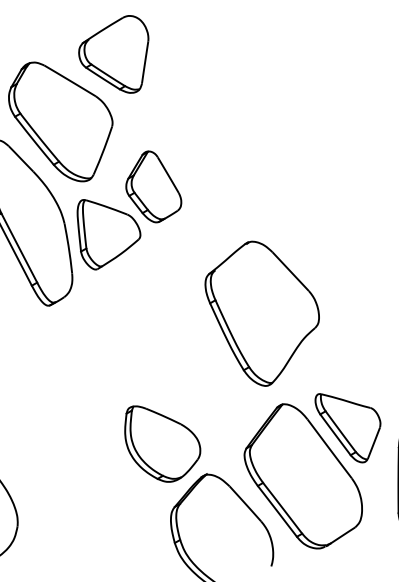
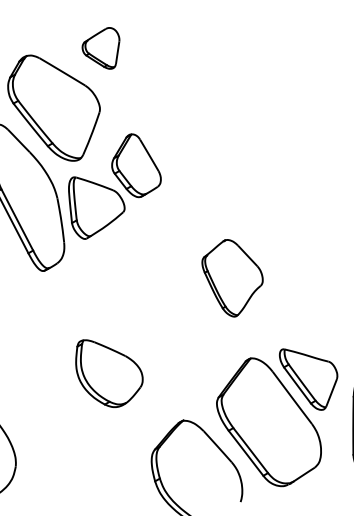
part: (113, 54) -> (100, 48), size x0.6
part: (262, 314) -> (232, 278), size x0.6
part: (162, 443) -> (109, 373), moved

